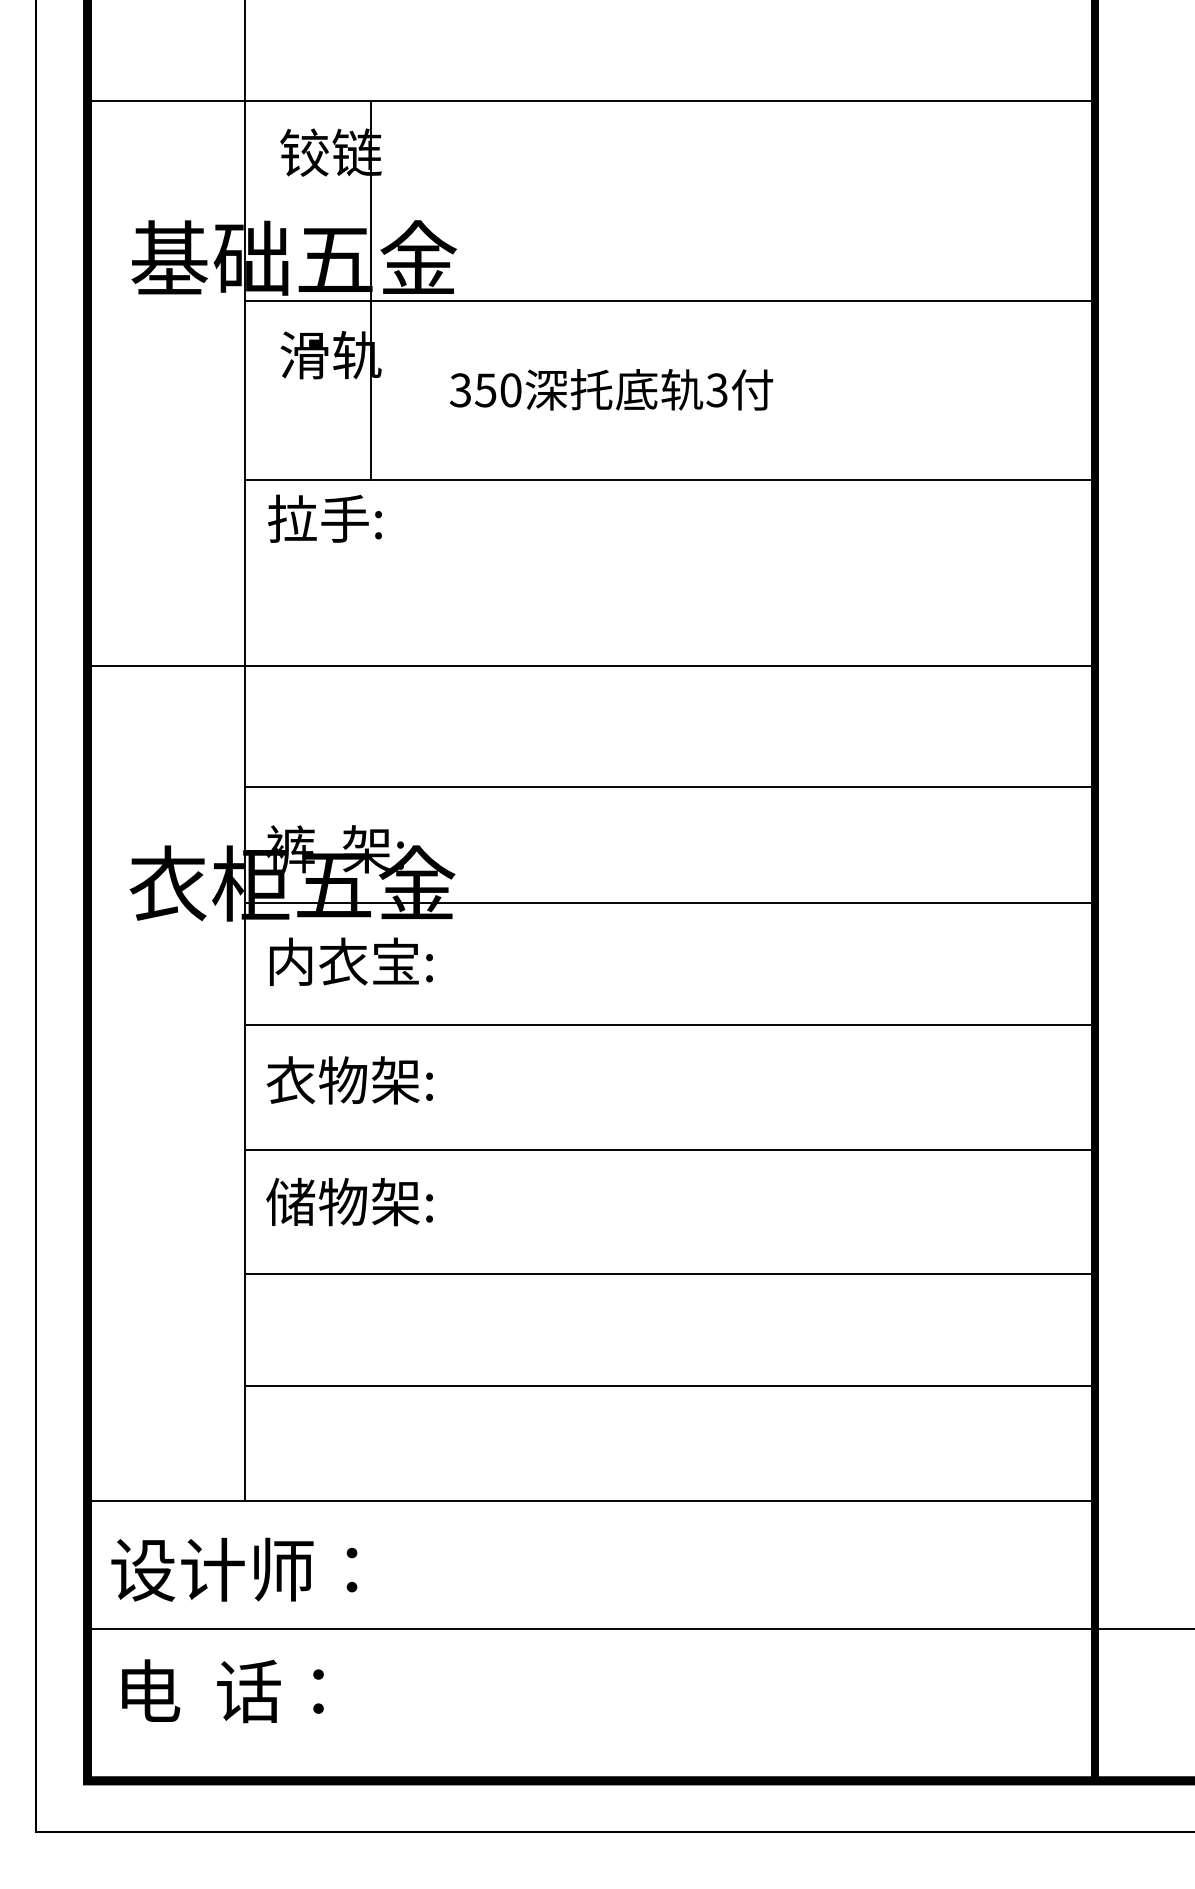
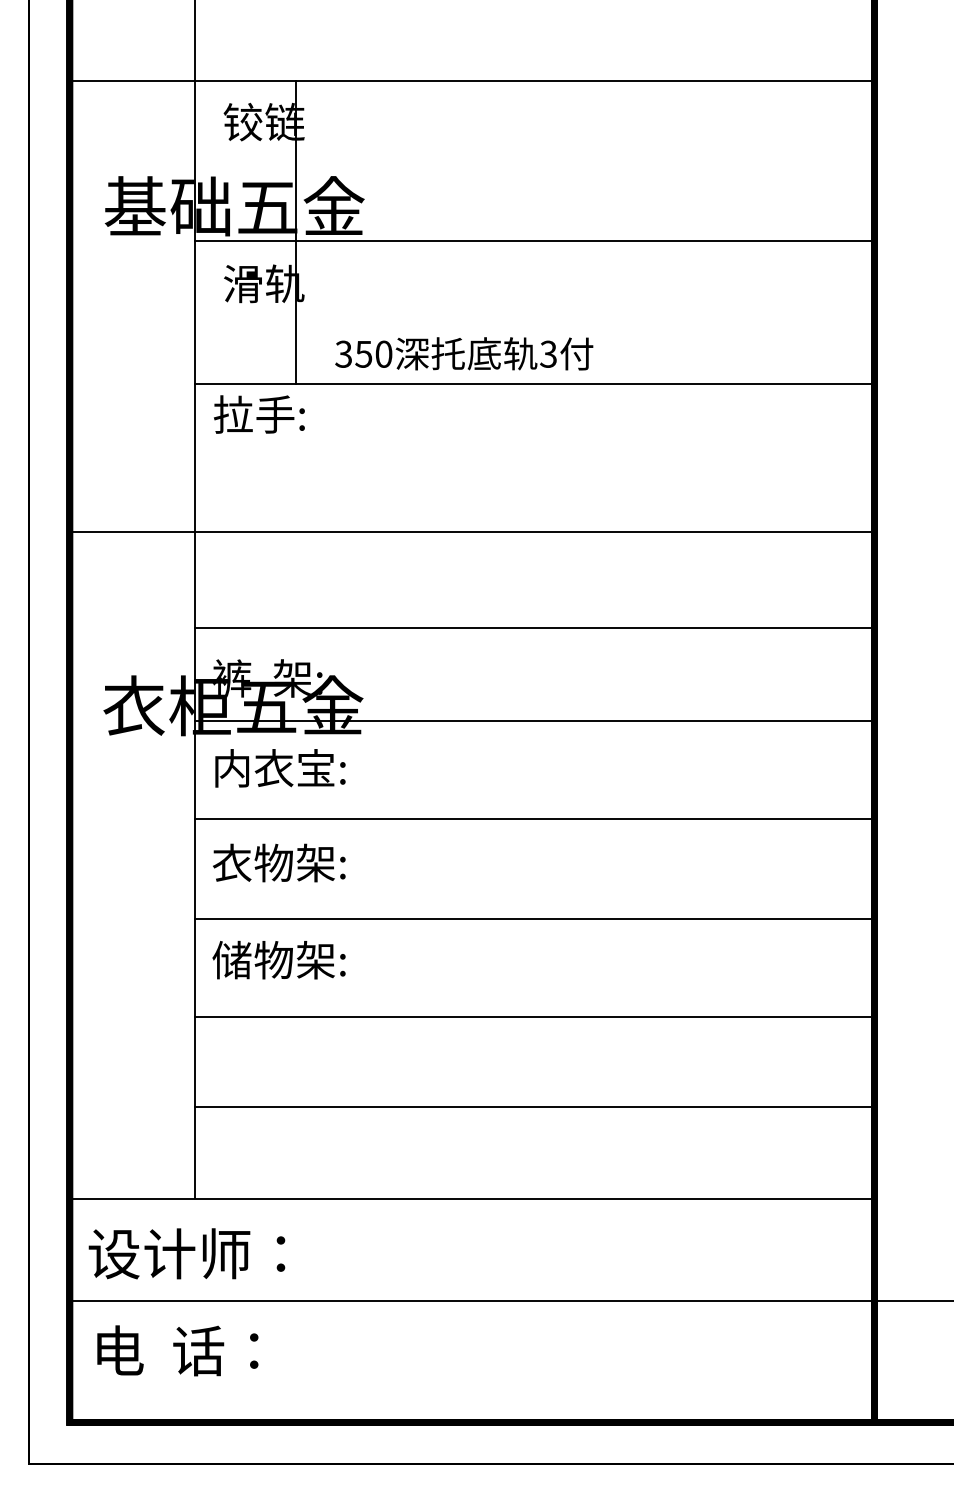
text: (611, 389) -> (464, 353), moved

